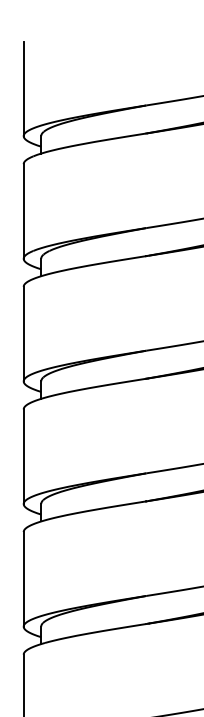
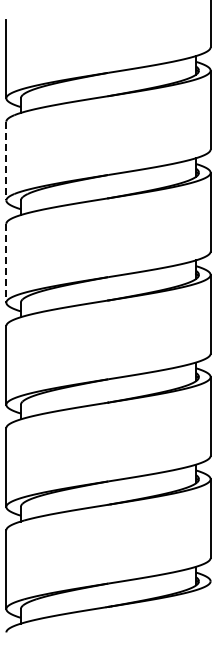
line: (23, 211) -> (6, 161), solid -> dashed
line: (23, 334) -> (6, 263), solid -> dashed

